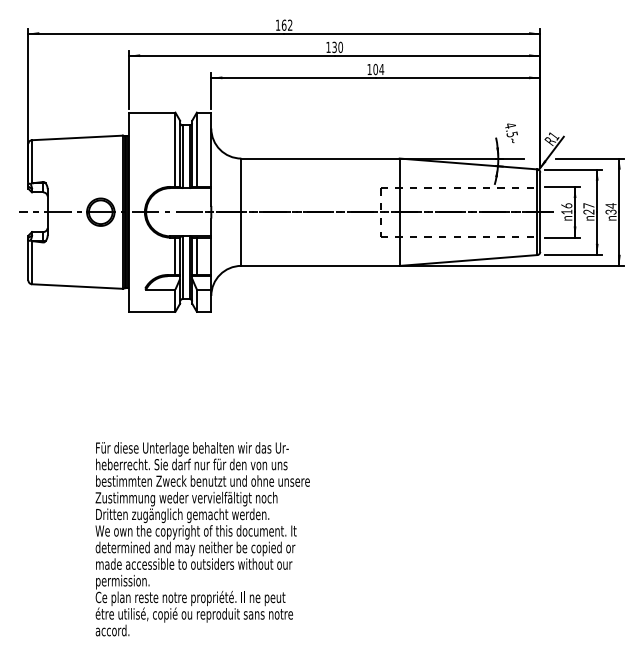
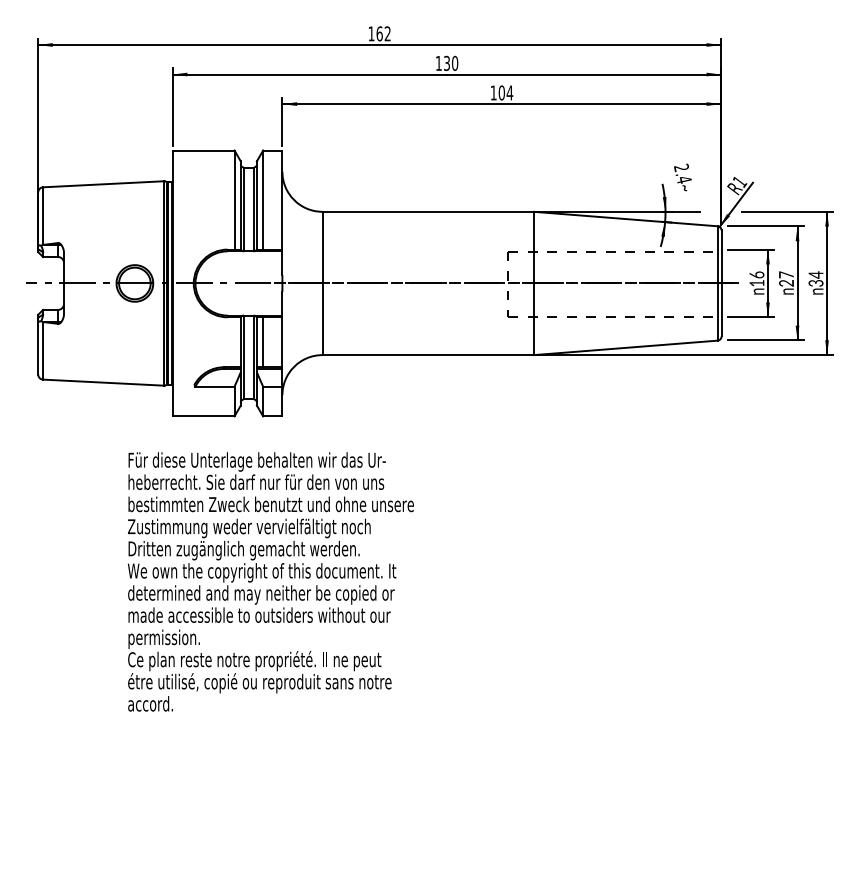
text: (511, 129) -> (682, 173), 4.5 -> 2.4
line: (175, 256) -> (234, 342), removed
text: (202, 538) -> (270, 581), moved

